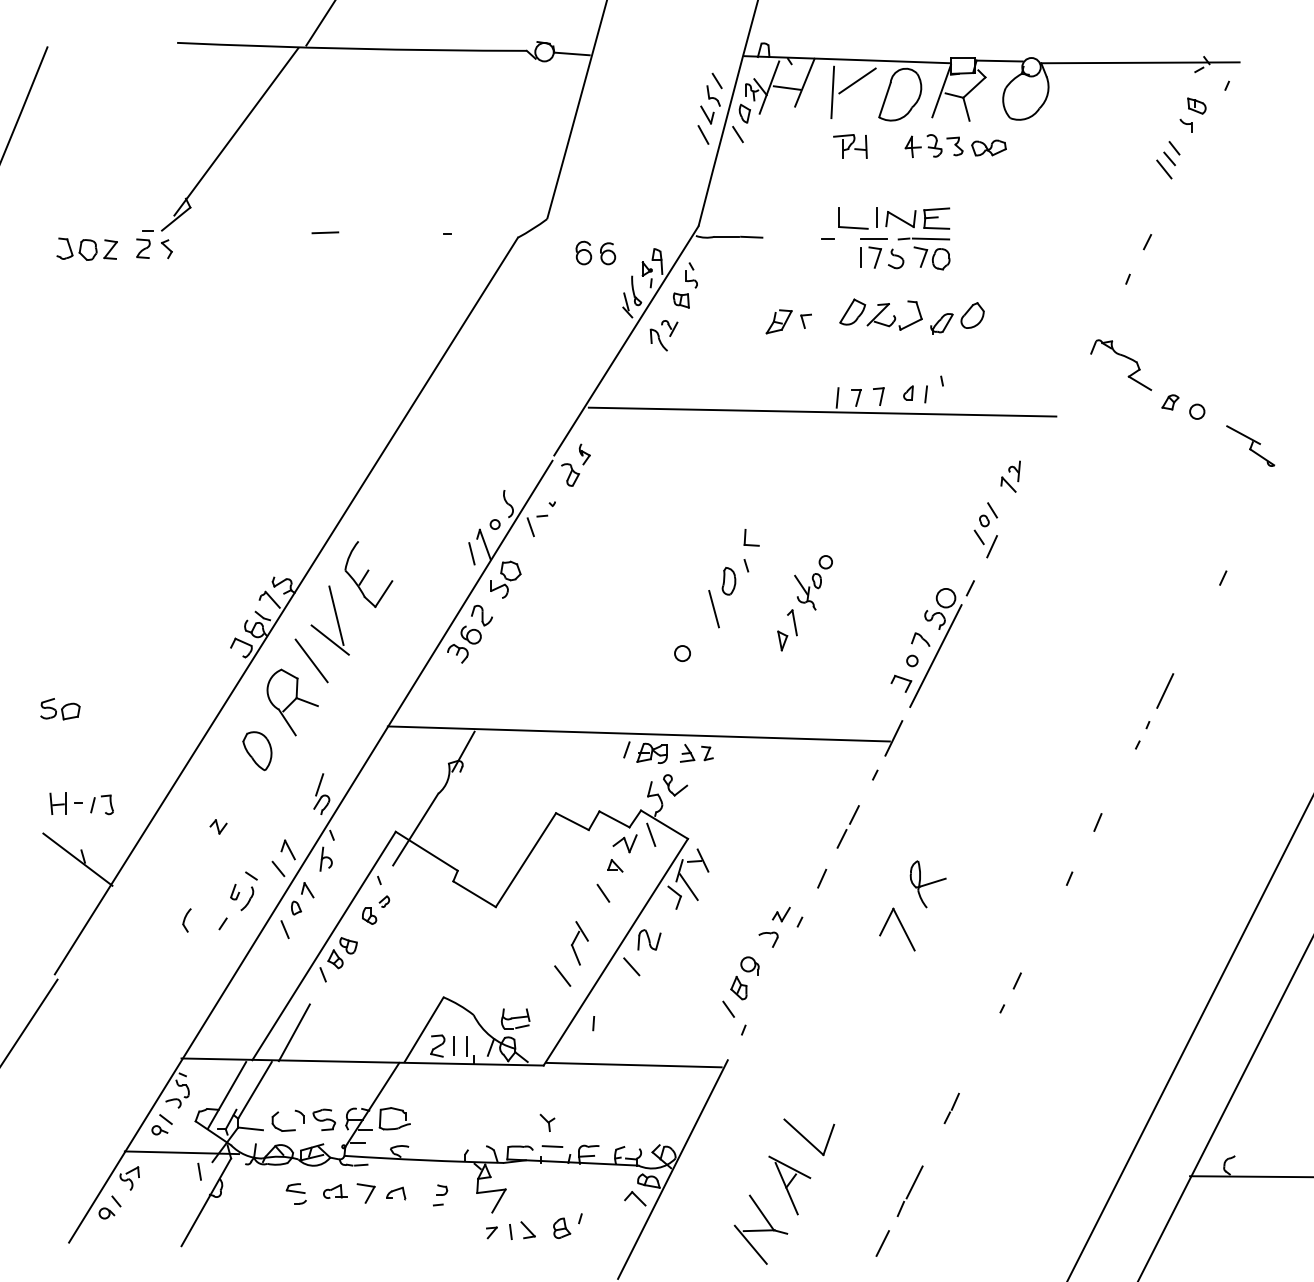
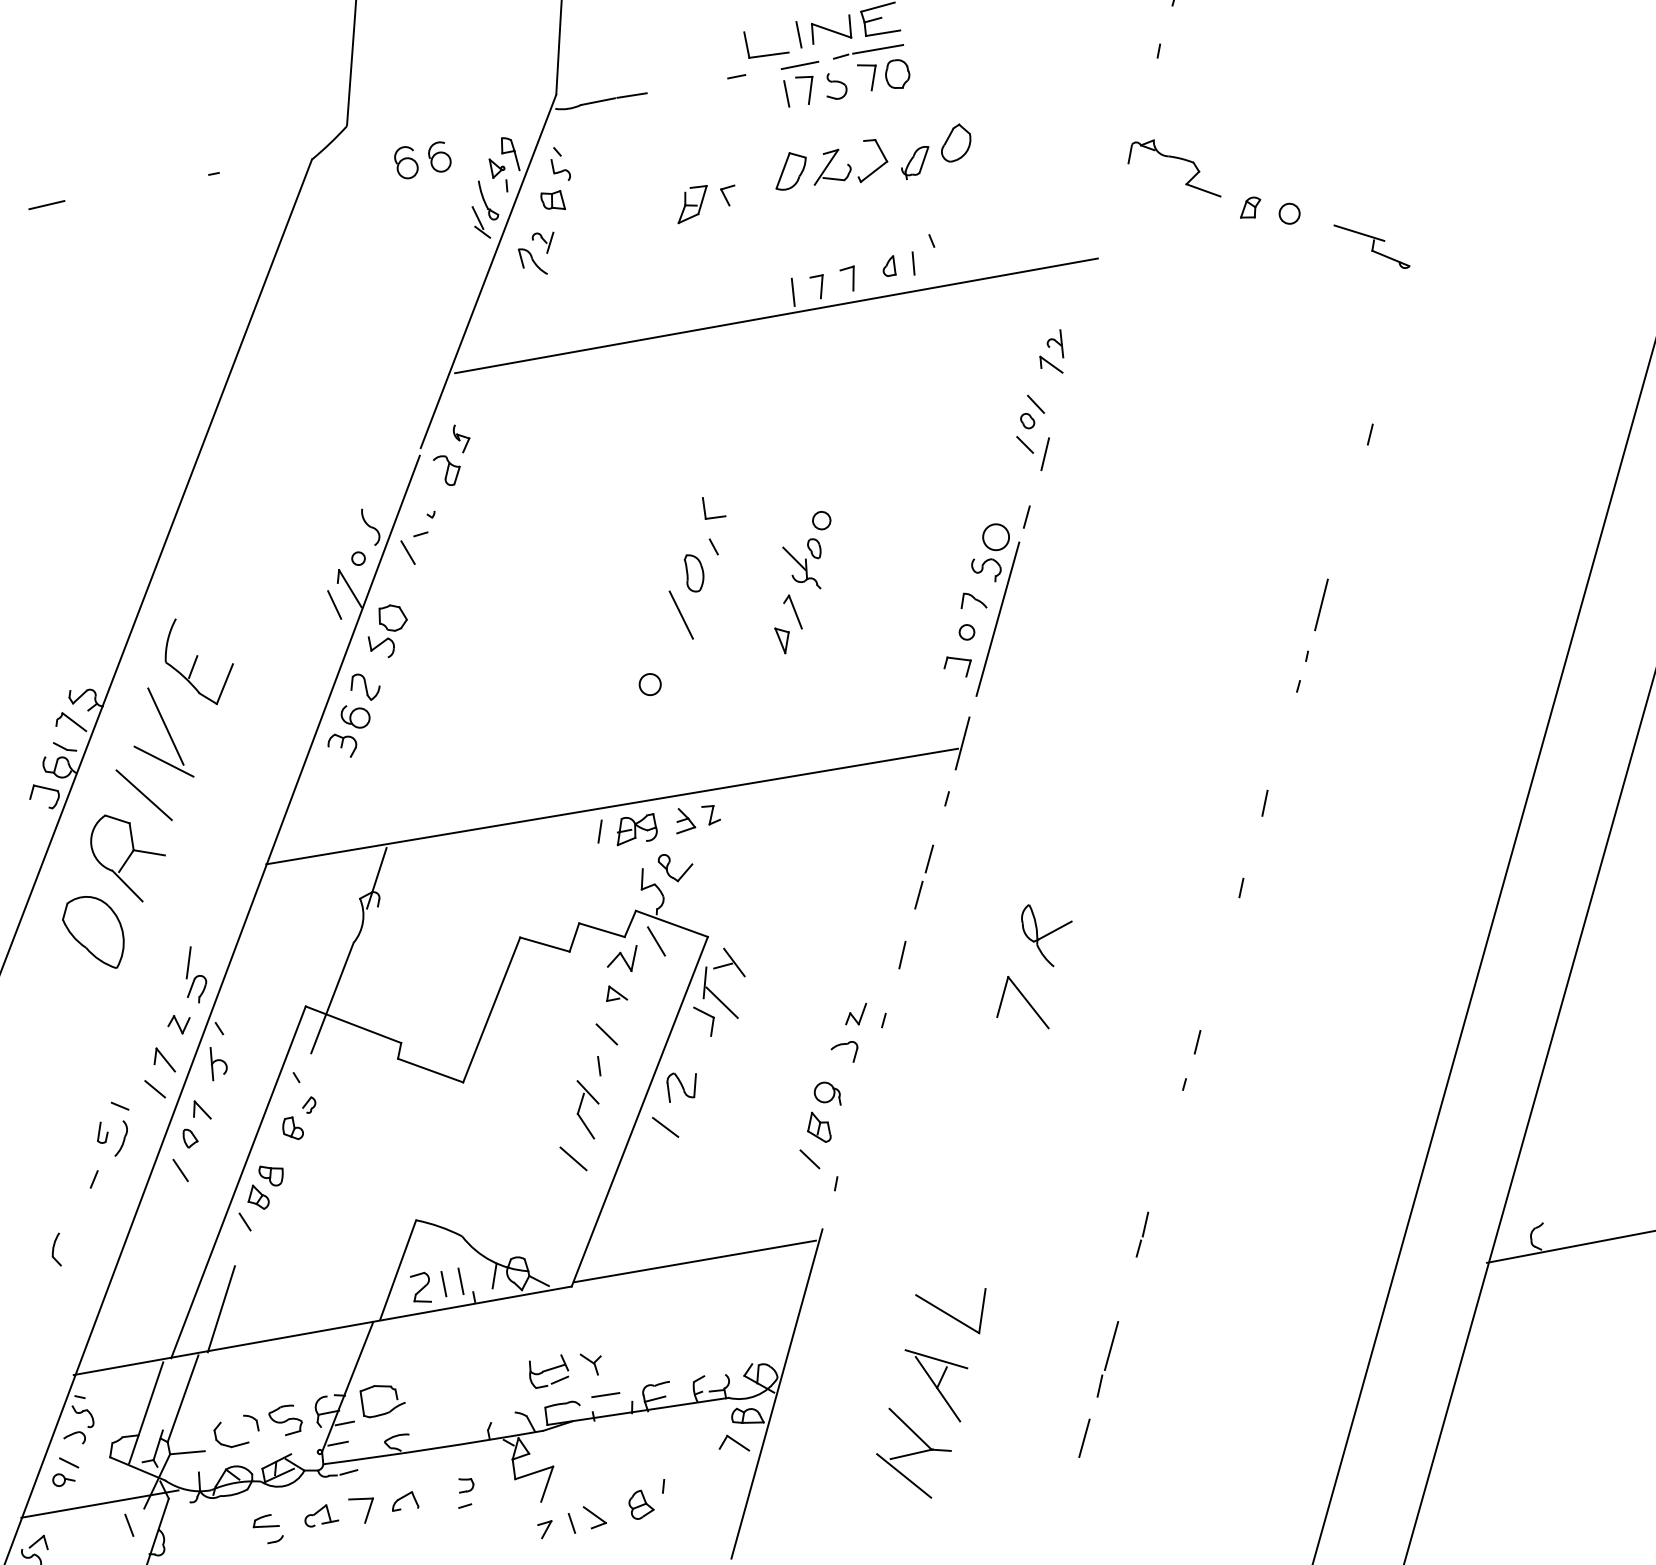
part: (257, 751) -> (94, 933), size x1.43
part: (218, 826) -> (179, 1023), moved
part: (186, 920) -> (56, 1250), moved
part: (515, 1018) -> (548, 1370), moved
line: (593, 1023) -> (598, 1066), moved

